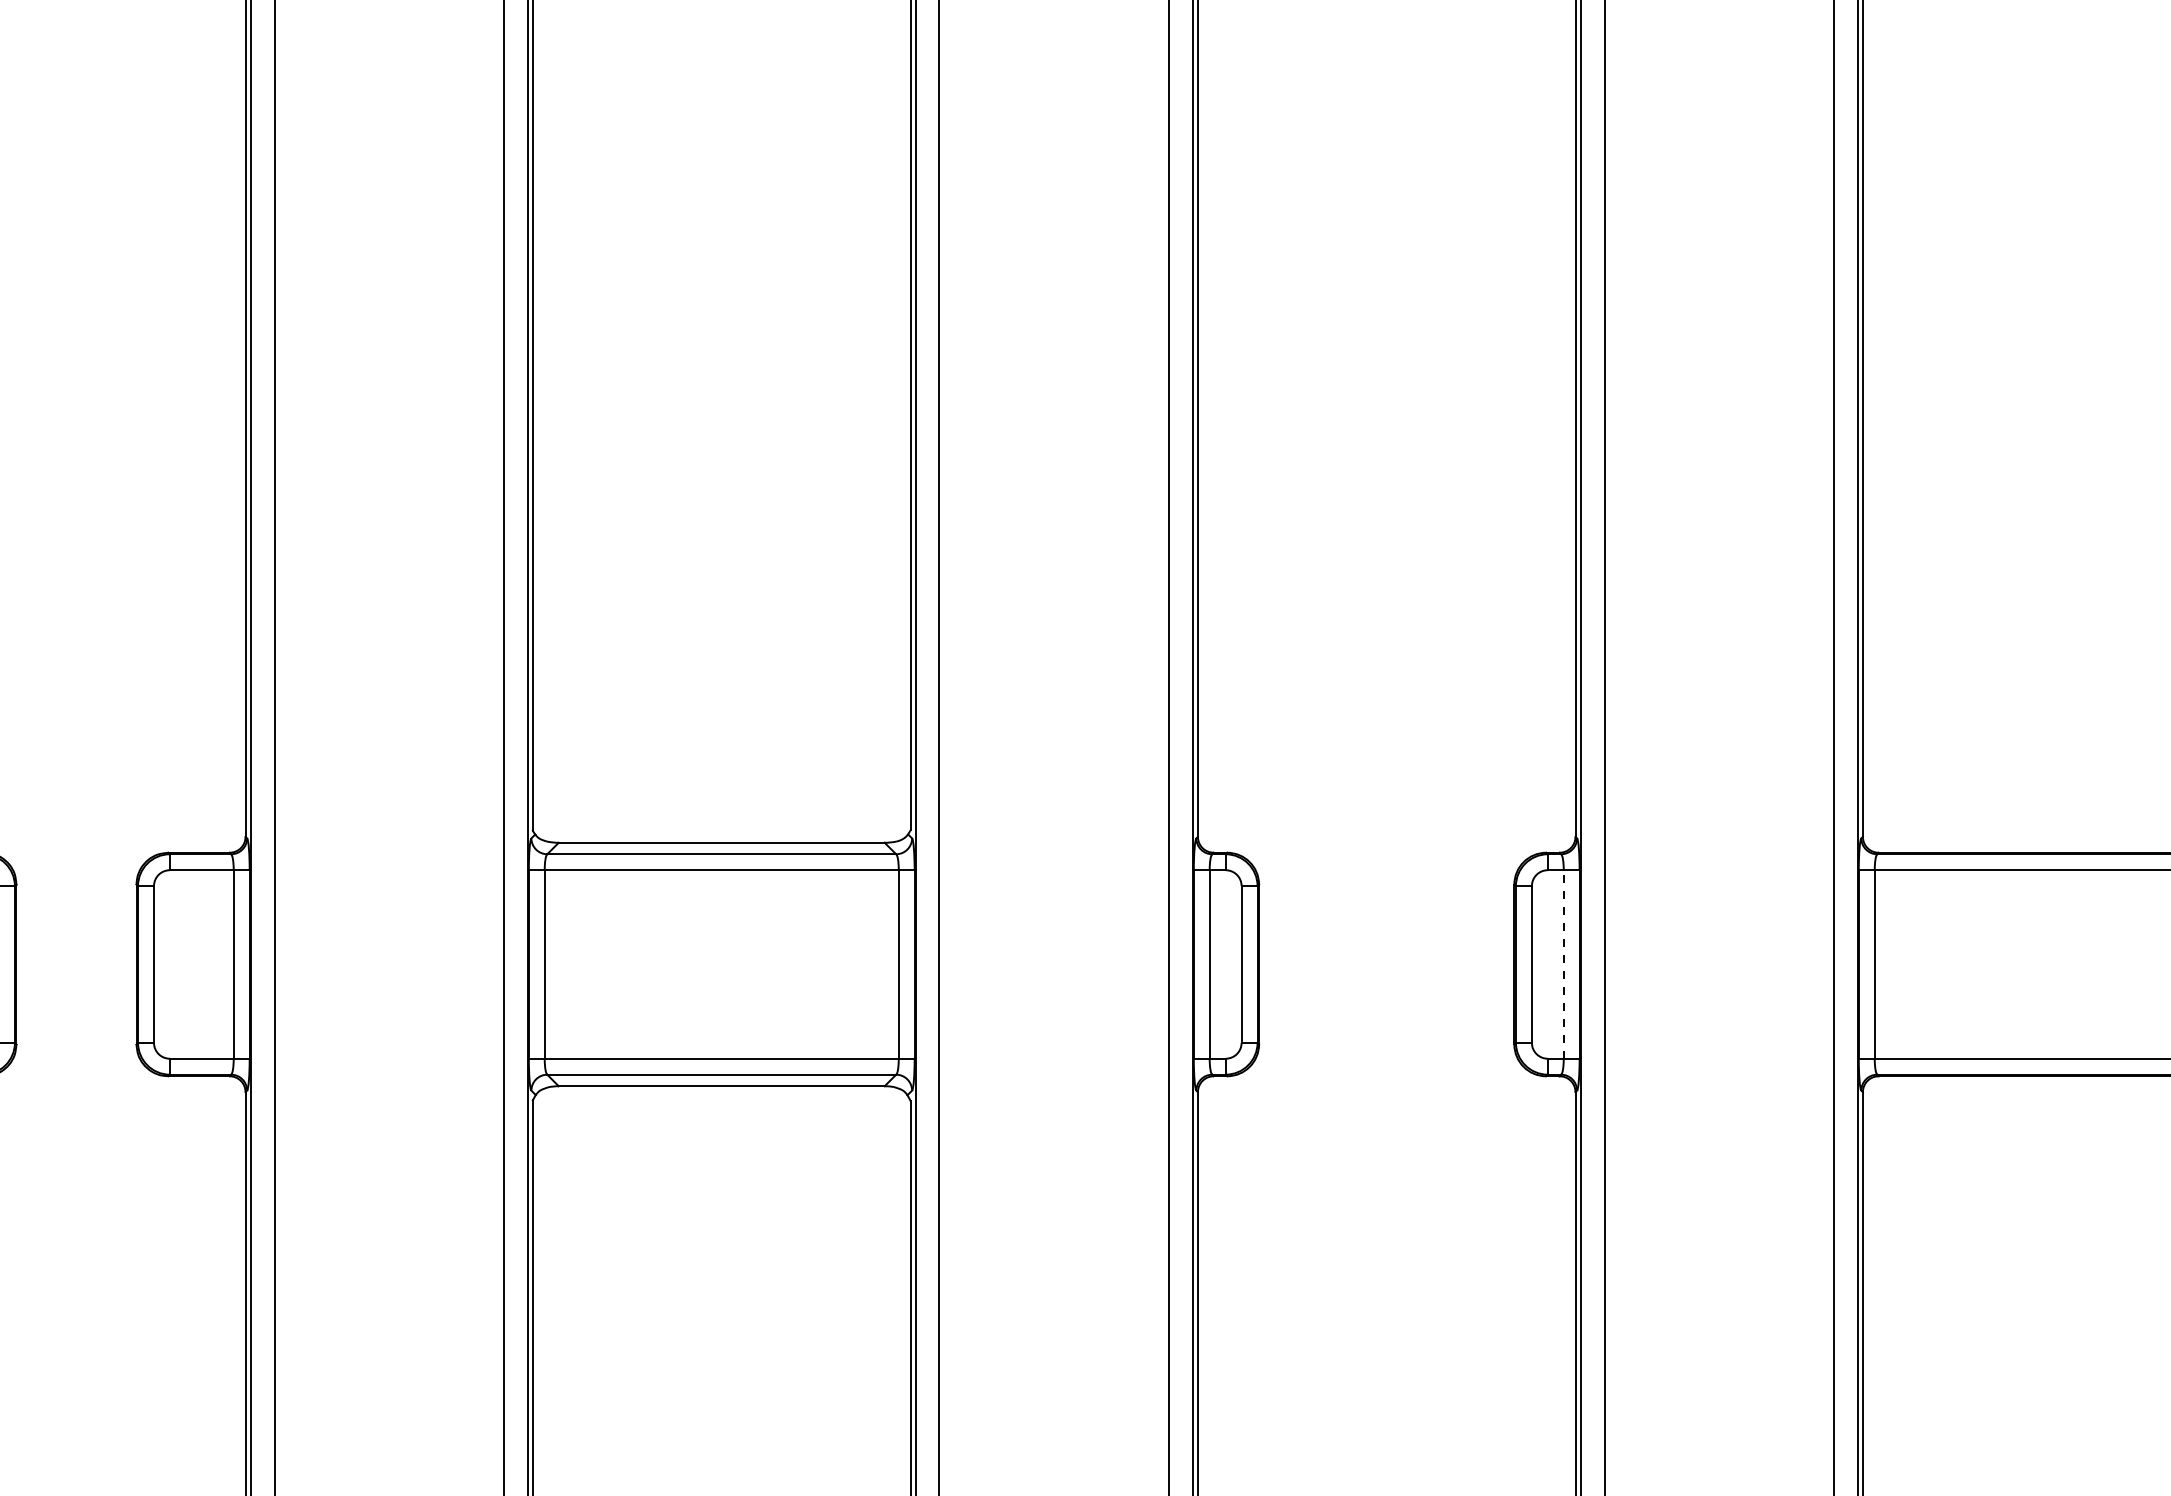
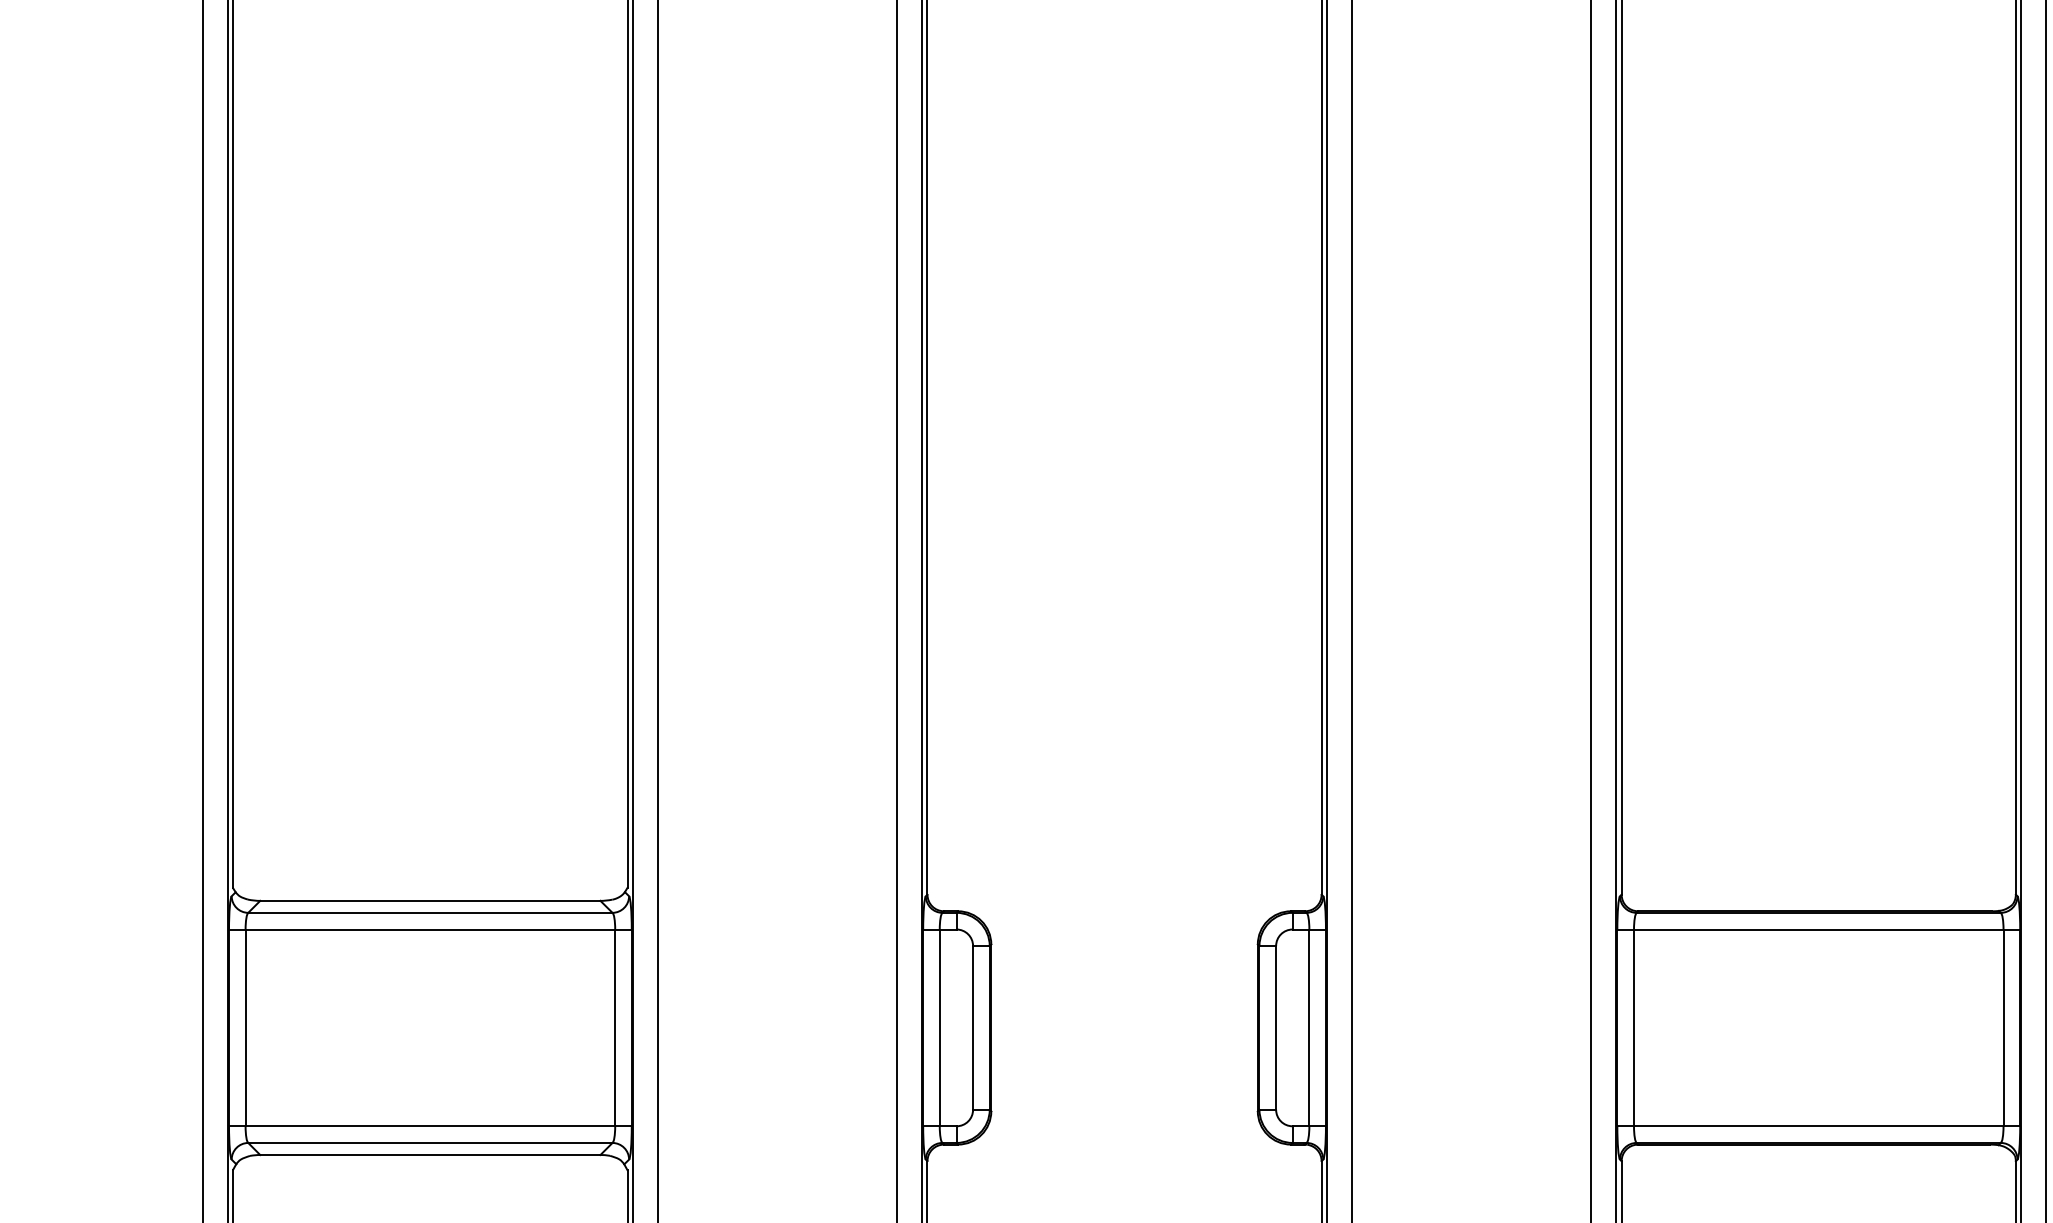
line: (1563, 964) -> (1309, 1027), dashed -> solid

